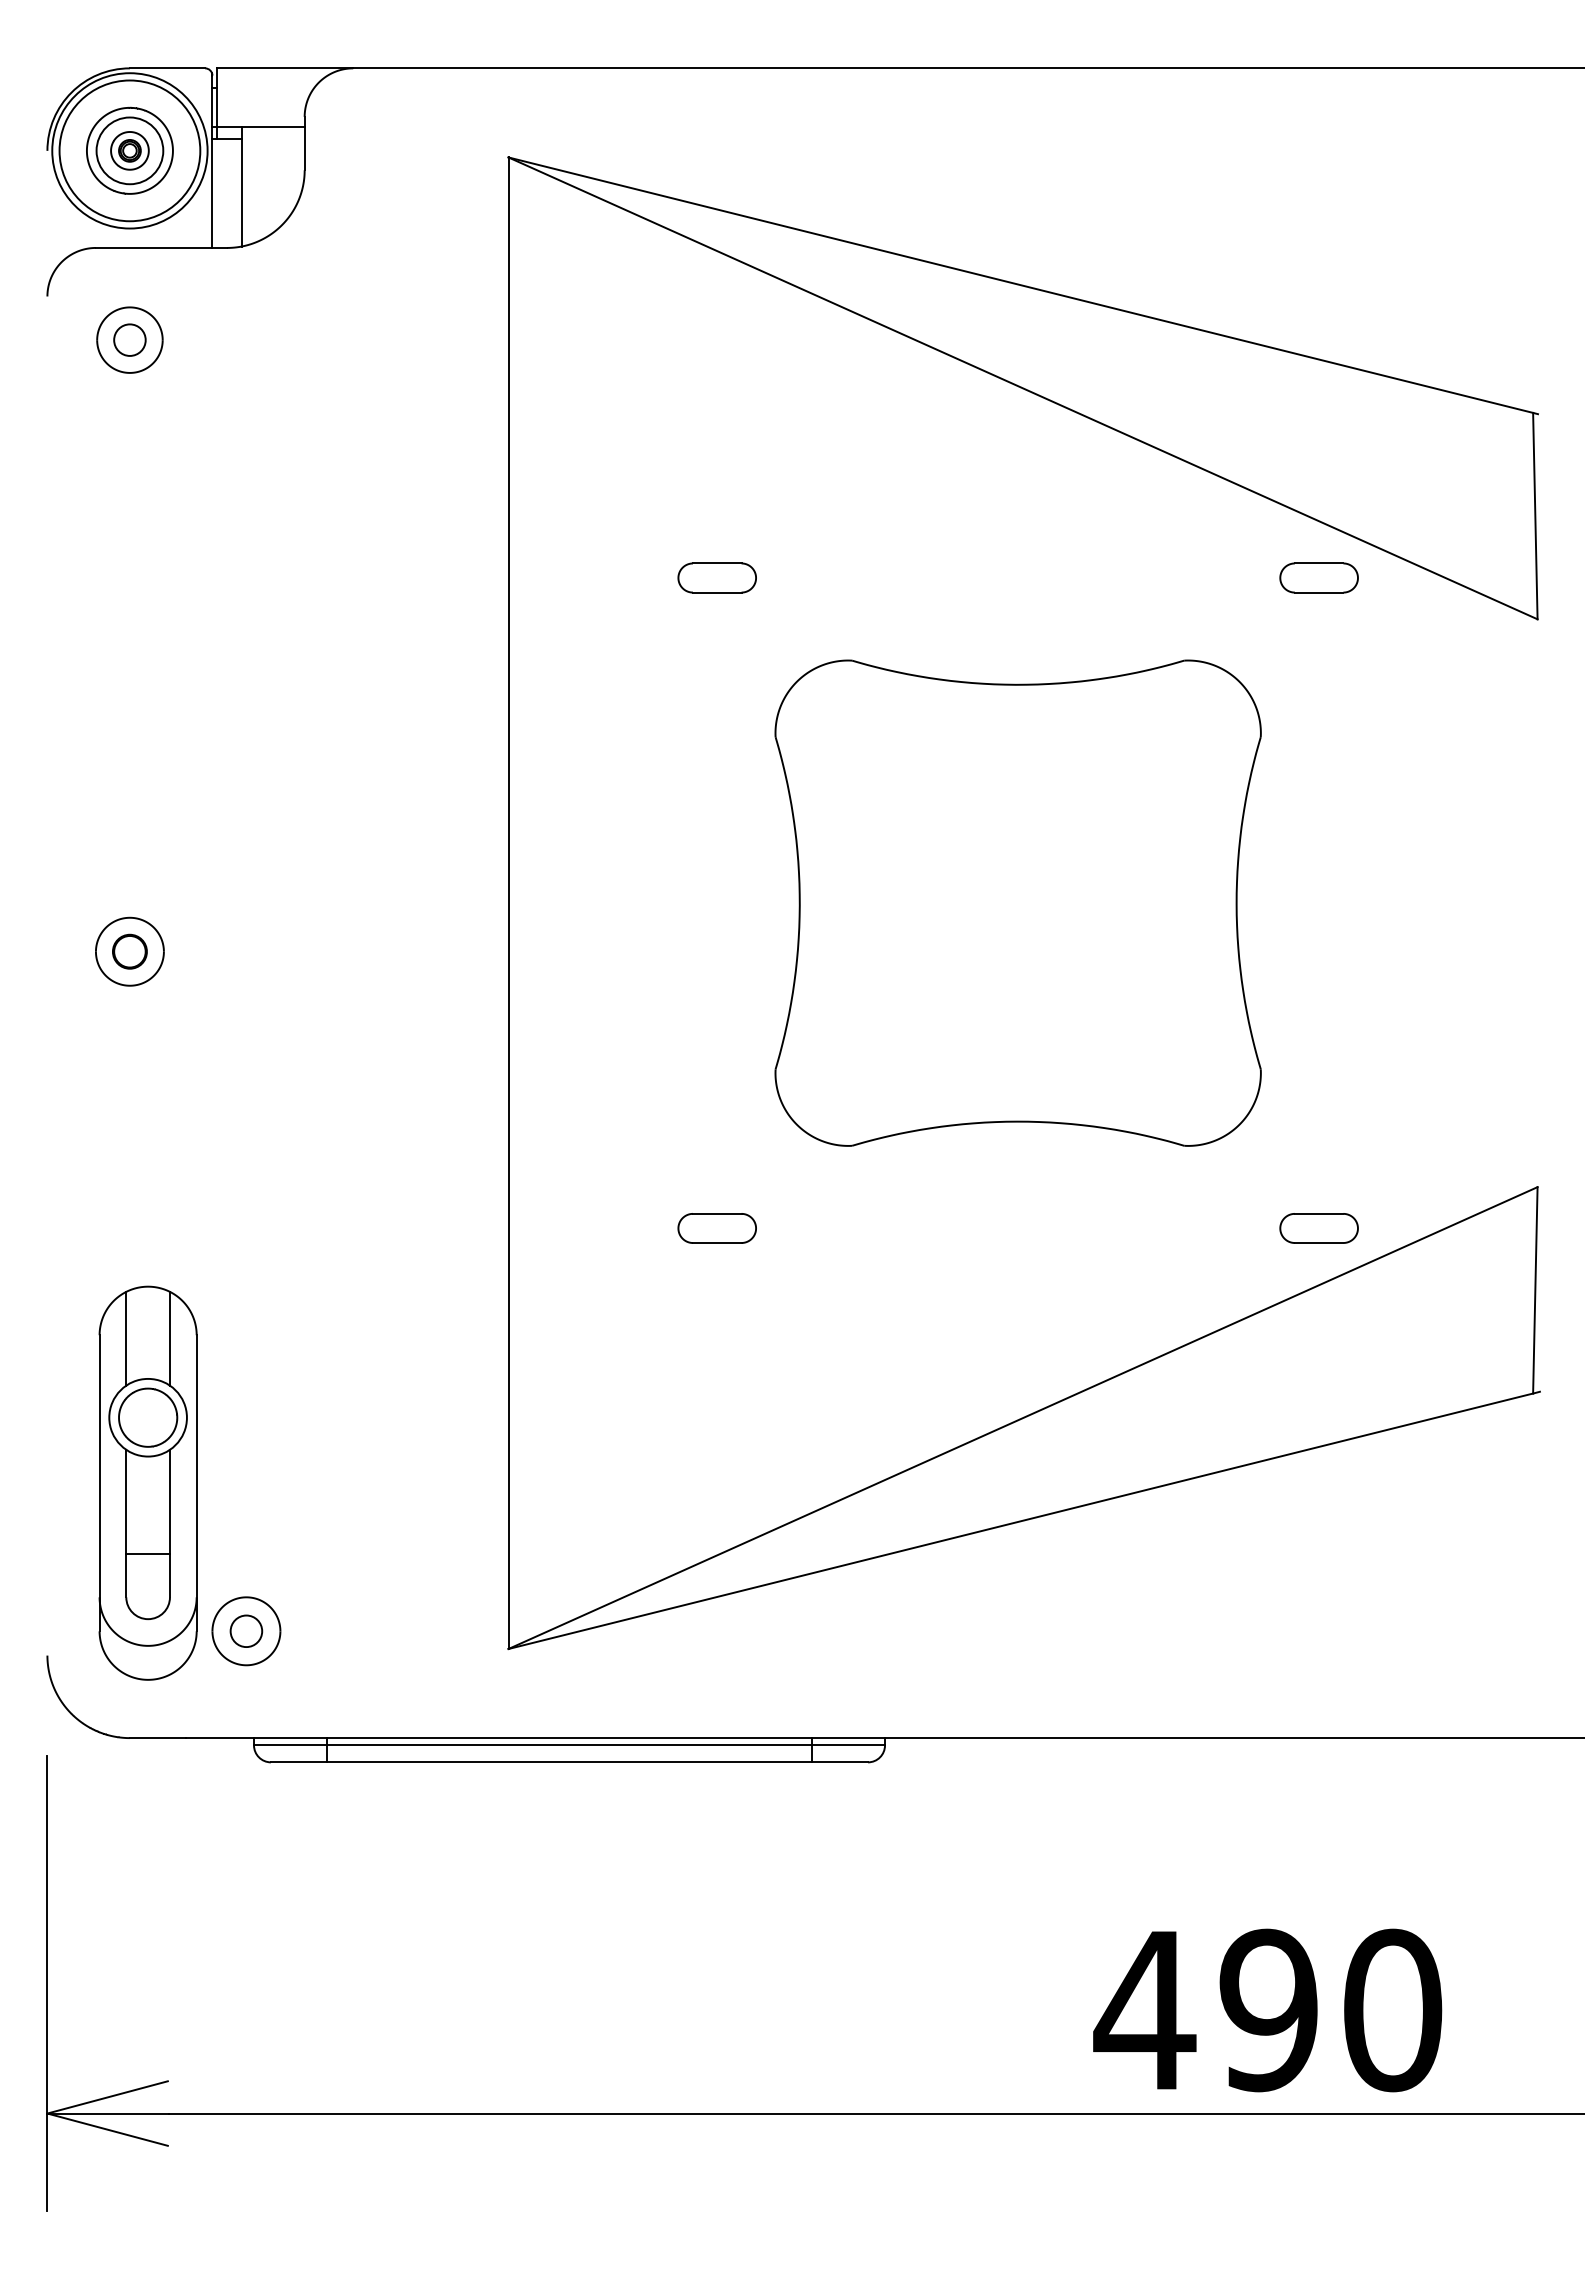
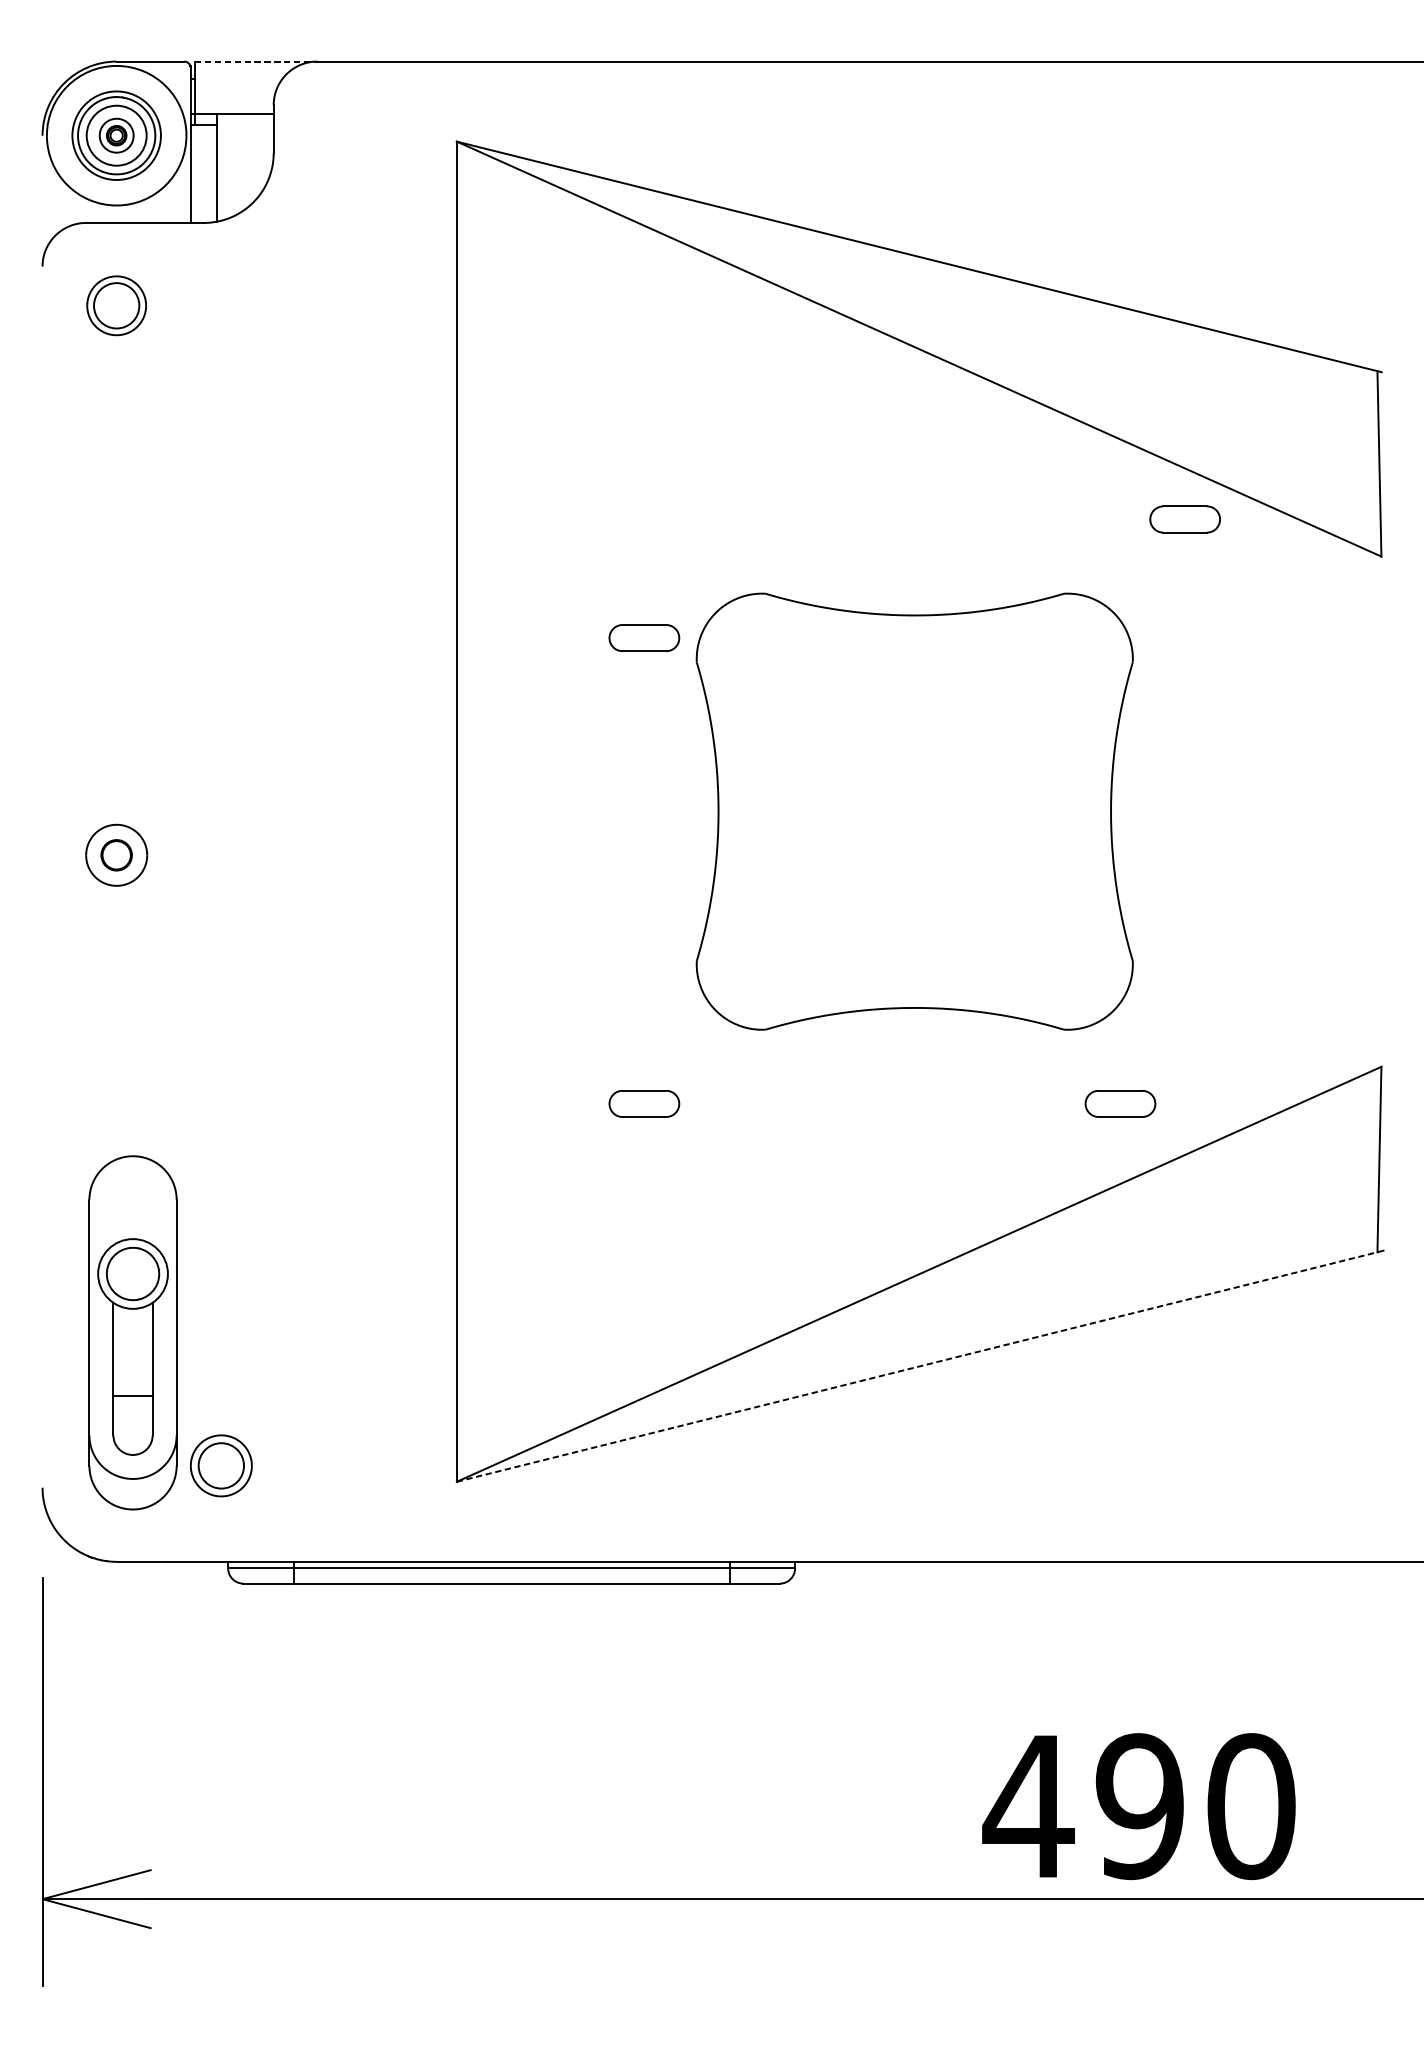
line: (285, 68) -> (256, 61), solid -> dashed
circle: (129, 150) -> (116, 135), size x0.7
circle: (129, 339) -> (116, 305), size x1.6
part: (716, 577) -> (643, 637), moved
part: (1318, 1228) -> (1119, 1103), moved
line: (126, 1338) -> (113, 1202), removed
line: (169, 1338) -> (152, 1202), removed
line: (1020, 1521) -> (916, 1367), solid -> dashed
circle: (246, 1631) -> (221, 1466), size x1.6

